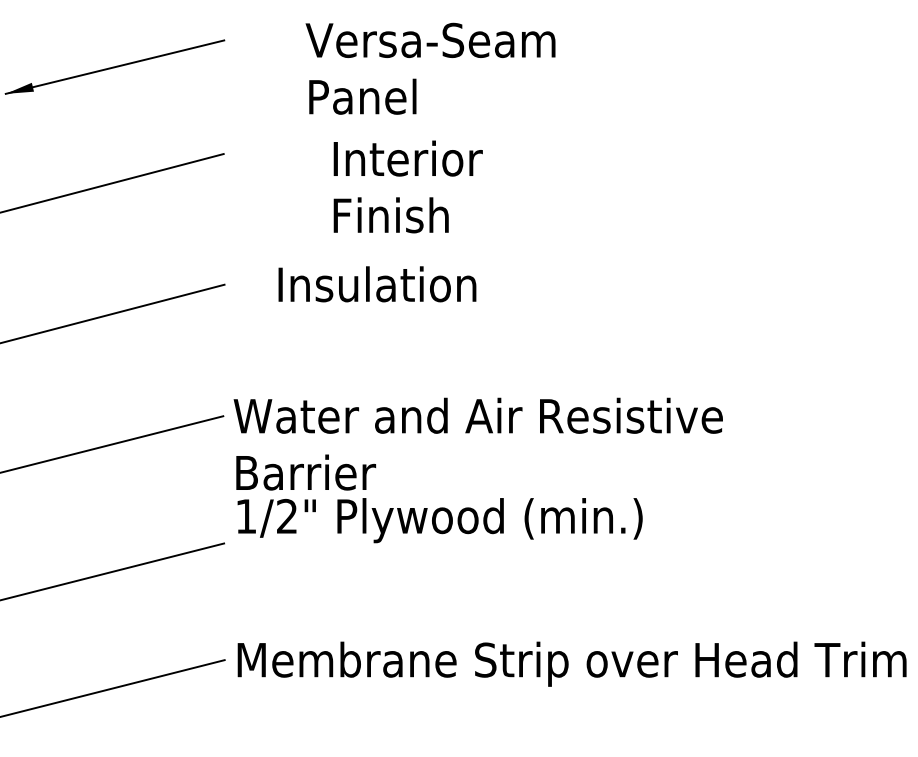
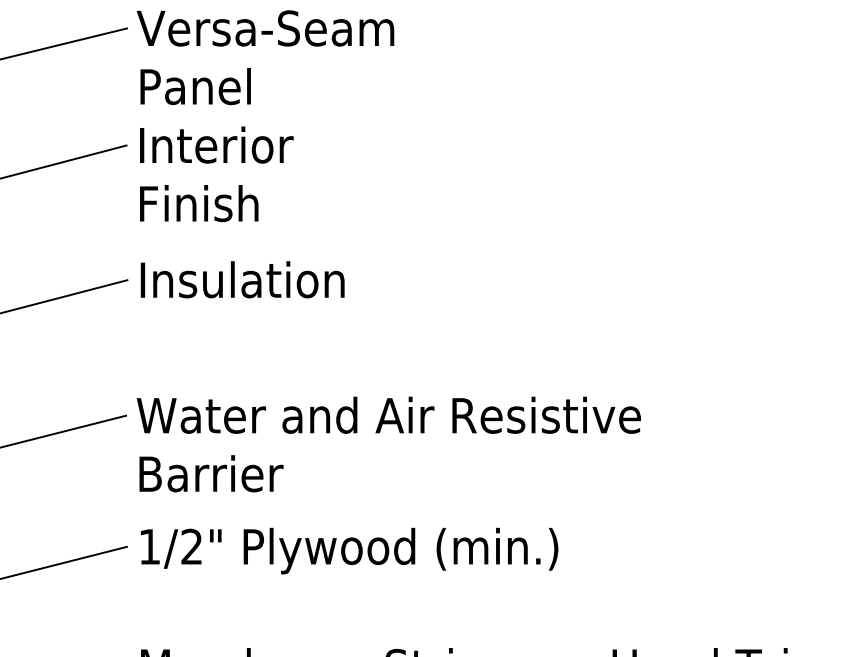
text: (430, 68) -> (265, 57), moved
text: (407, 186) -> (215, 173), moved
text: (377, 284) -> (242, 279), moved
text: (439, 520) -> (348, 550), moved

